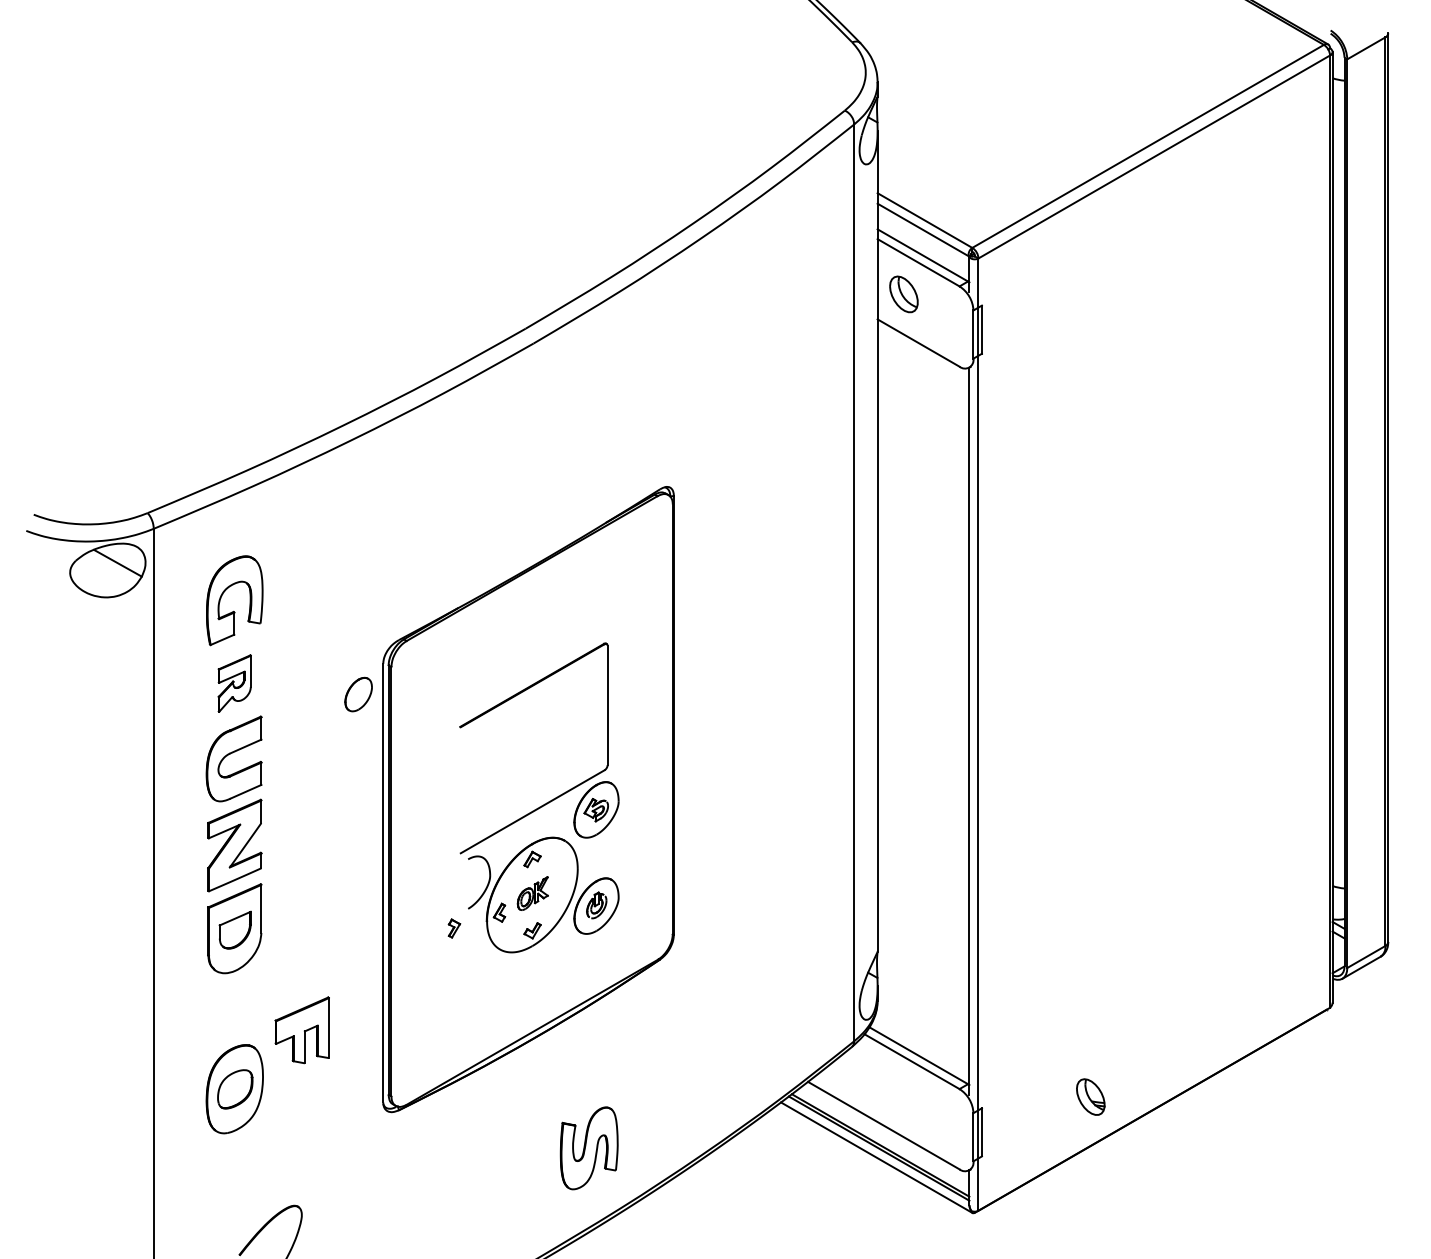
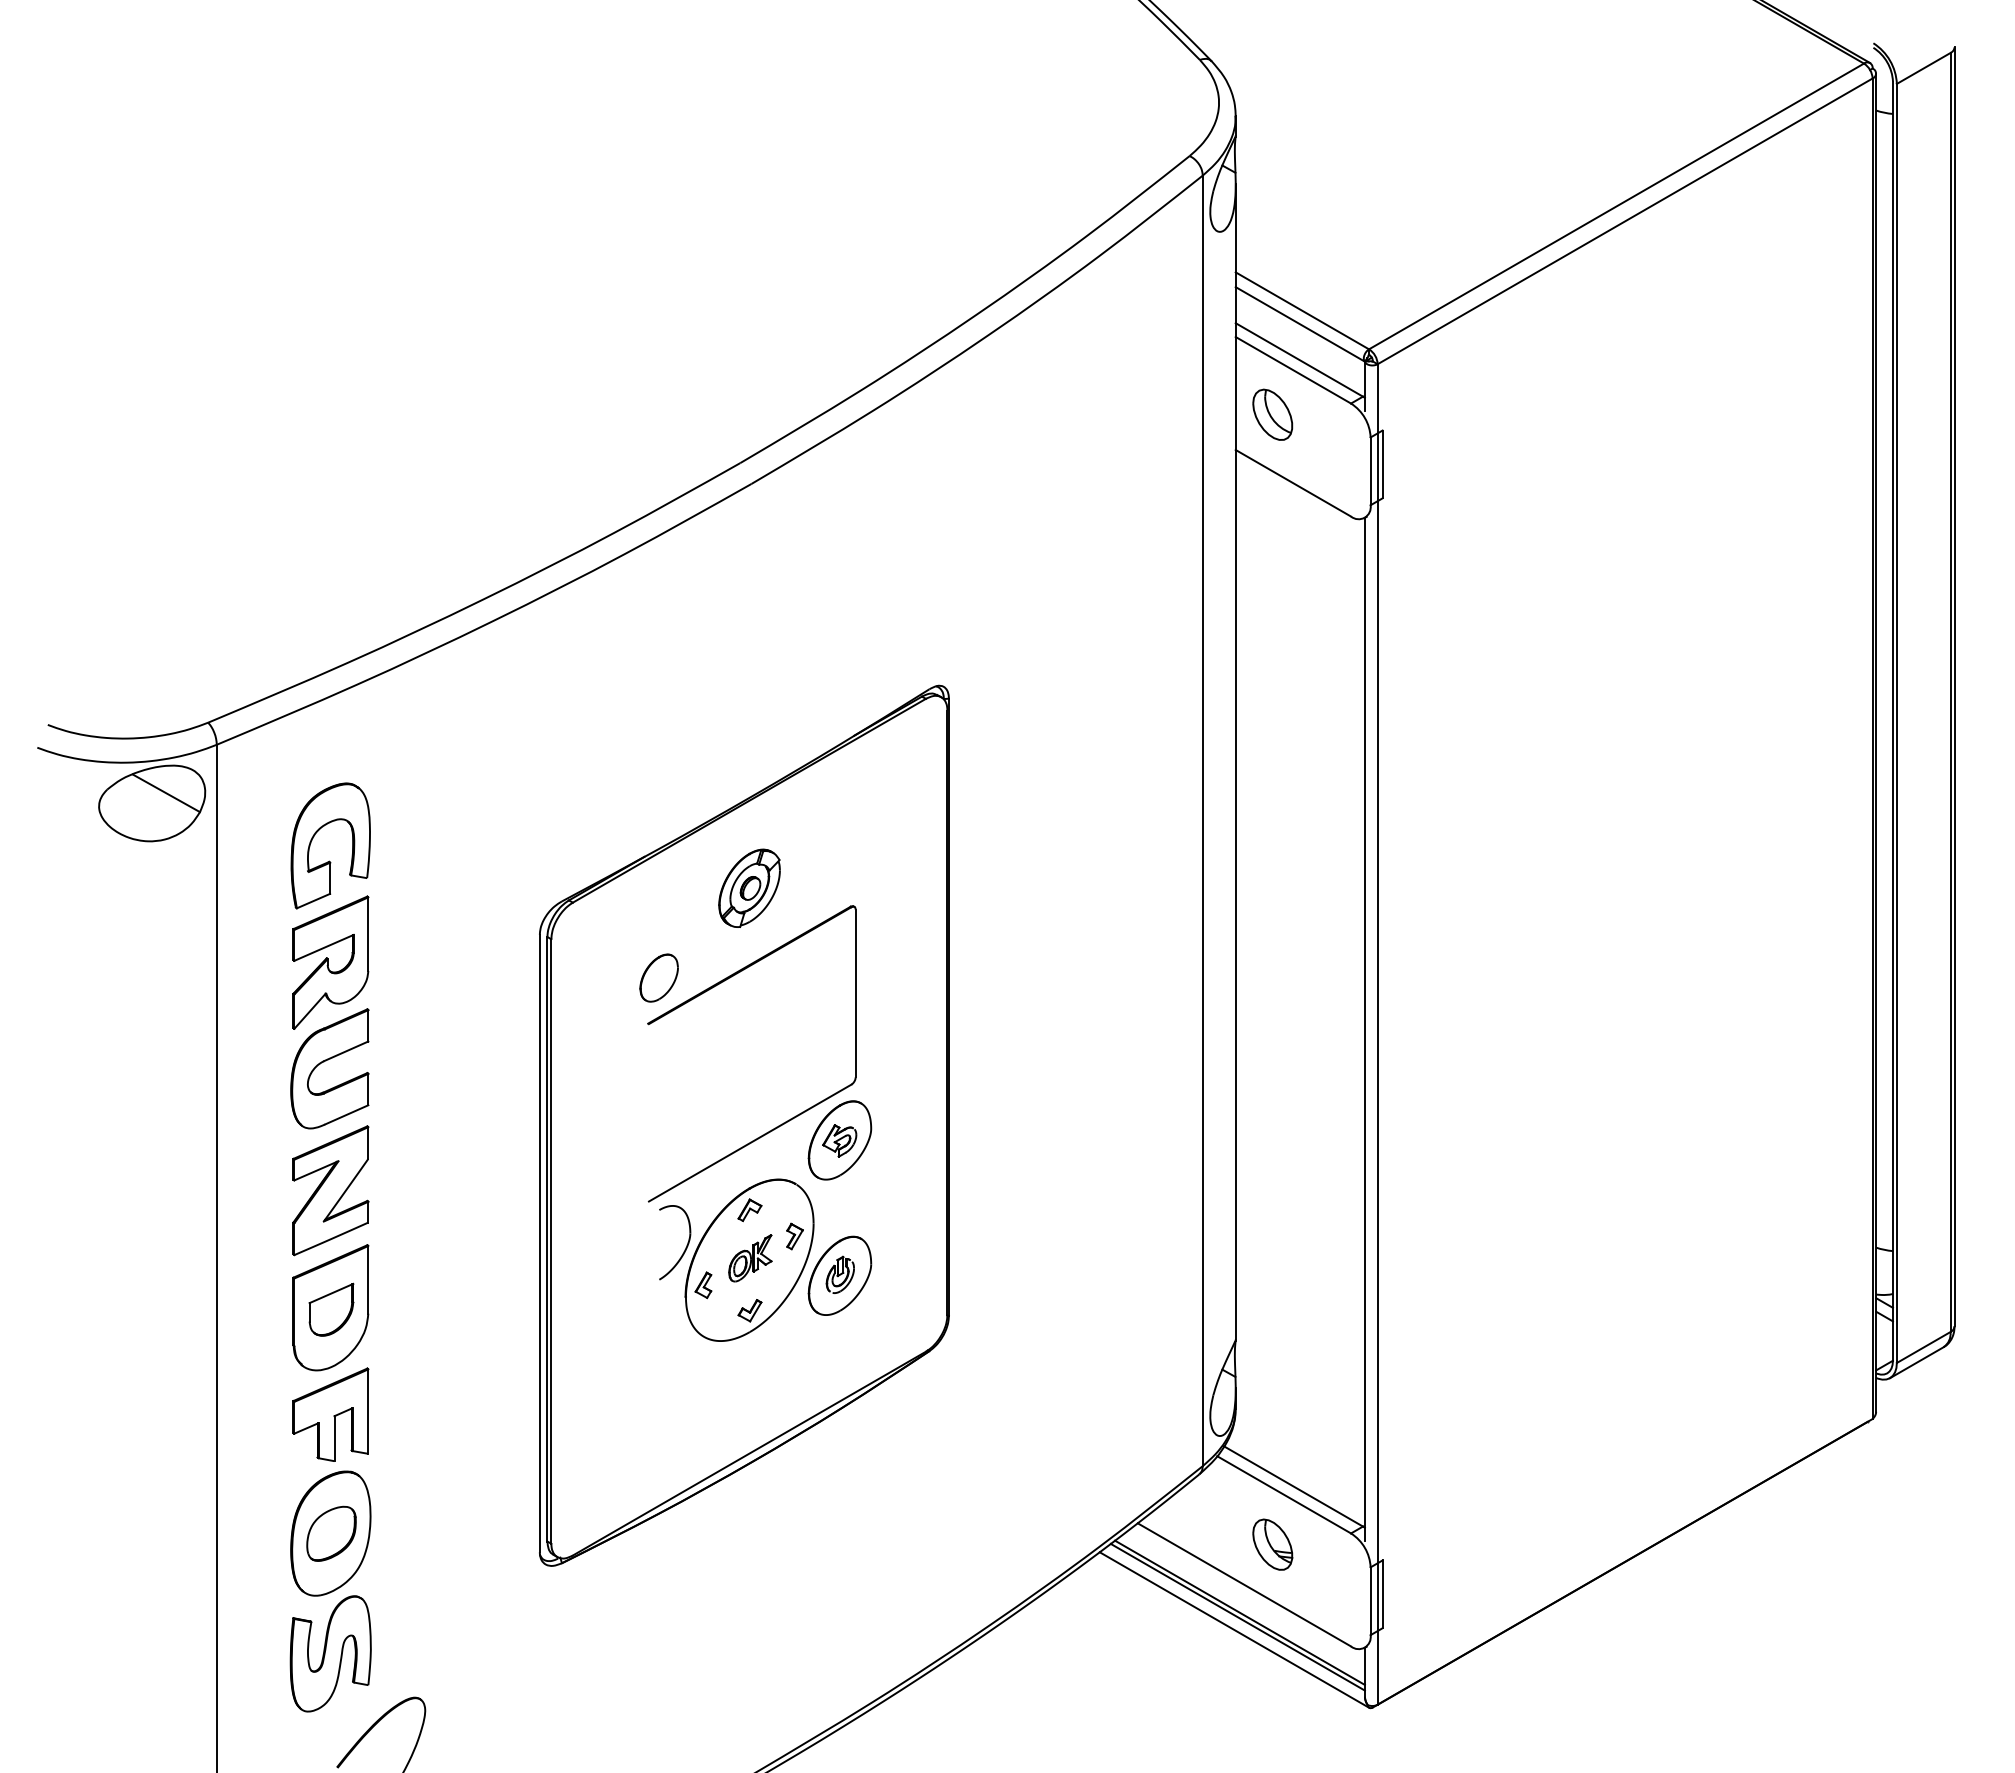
part: (532, 630) -> (749, 887), added
part: (234, 683) -> (330, 962), size x1.67
part: (358, 694) -> (658, 977), moved
part: (454, 928) -> (794, 1236), moved
part: (302, 1030) -> (330, 1414), moved
part: (1090, 1096) -> (1272, 1544), moved
part: (589, 1148) -> (330, 1653), moved

